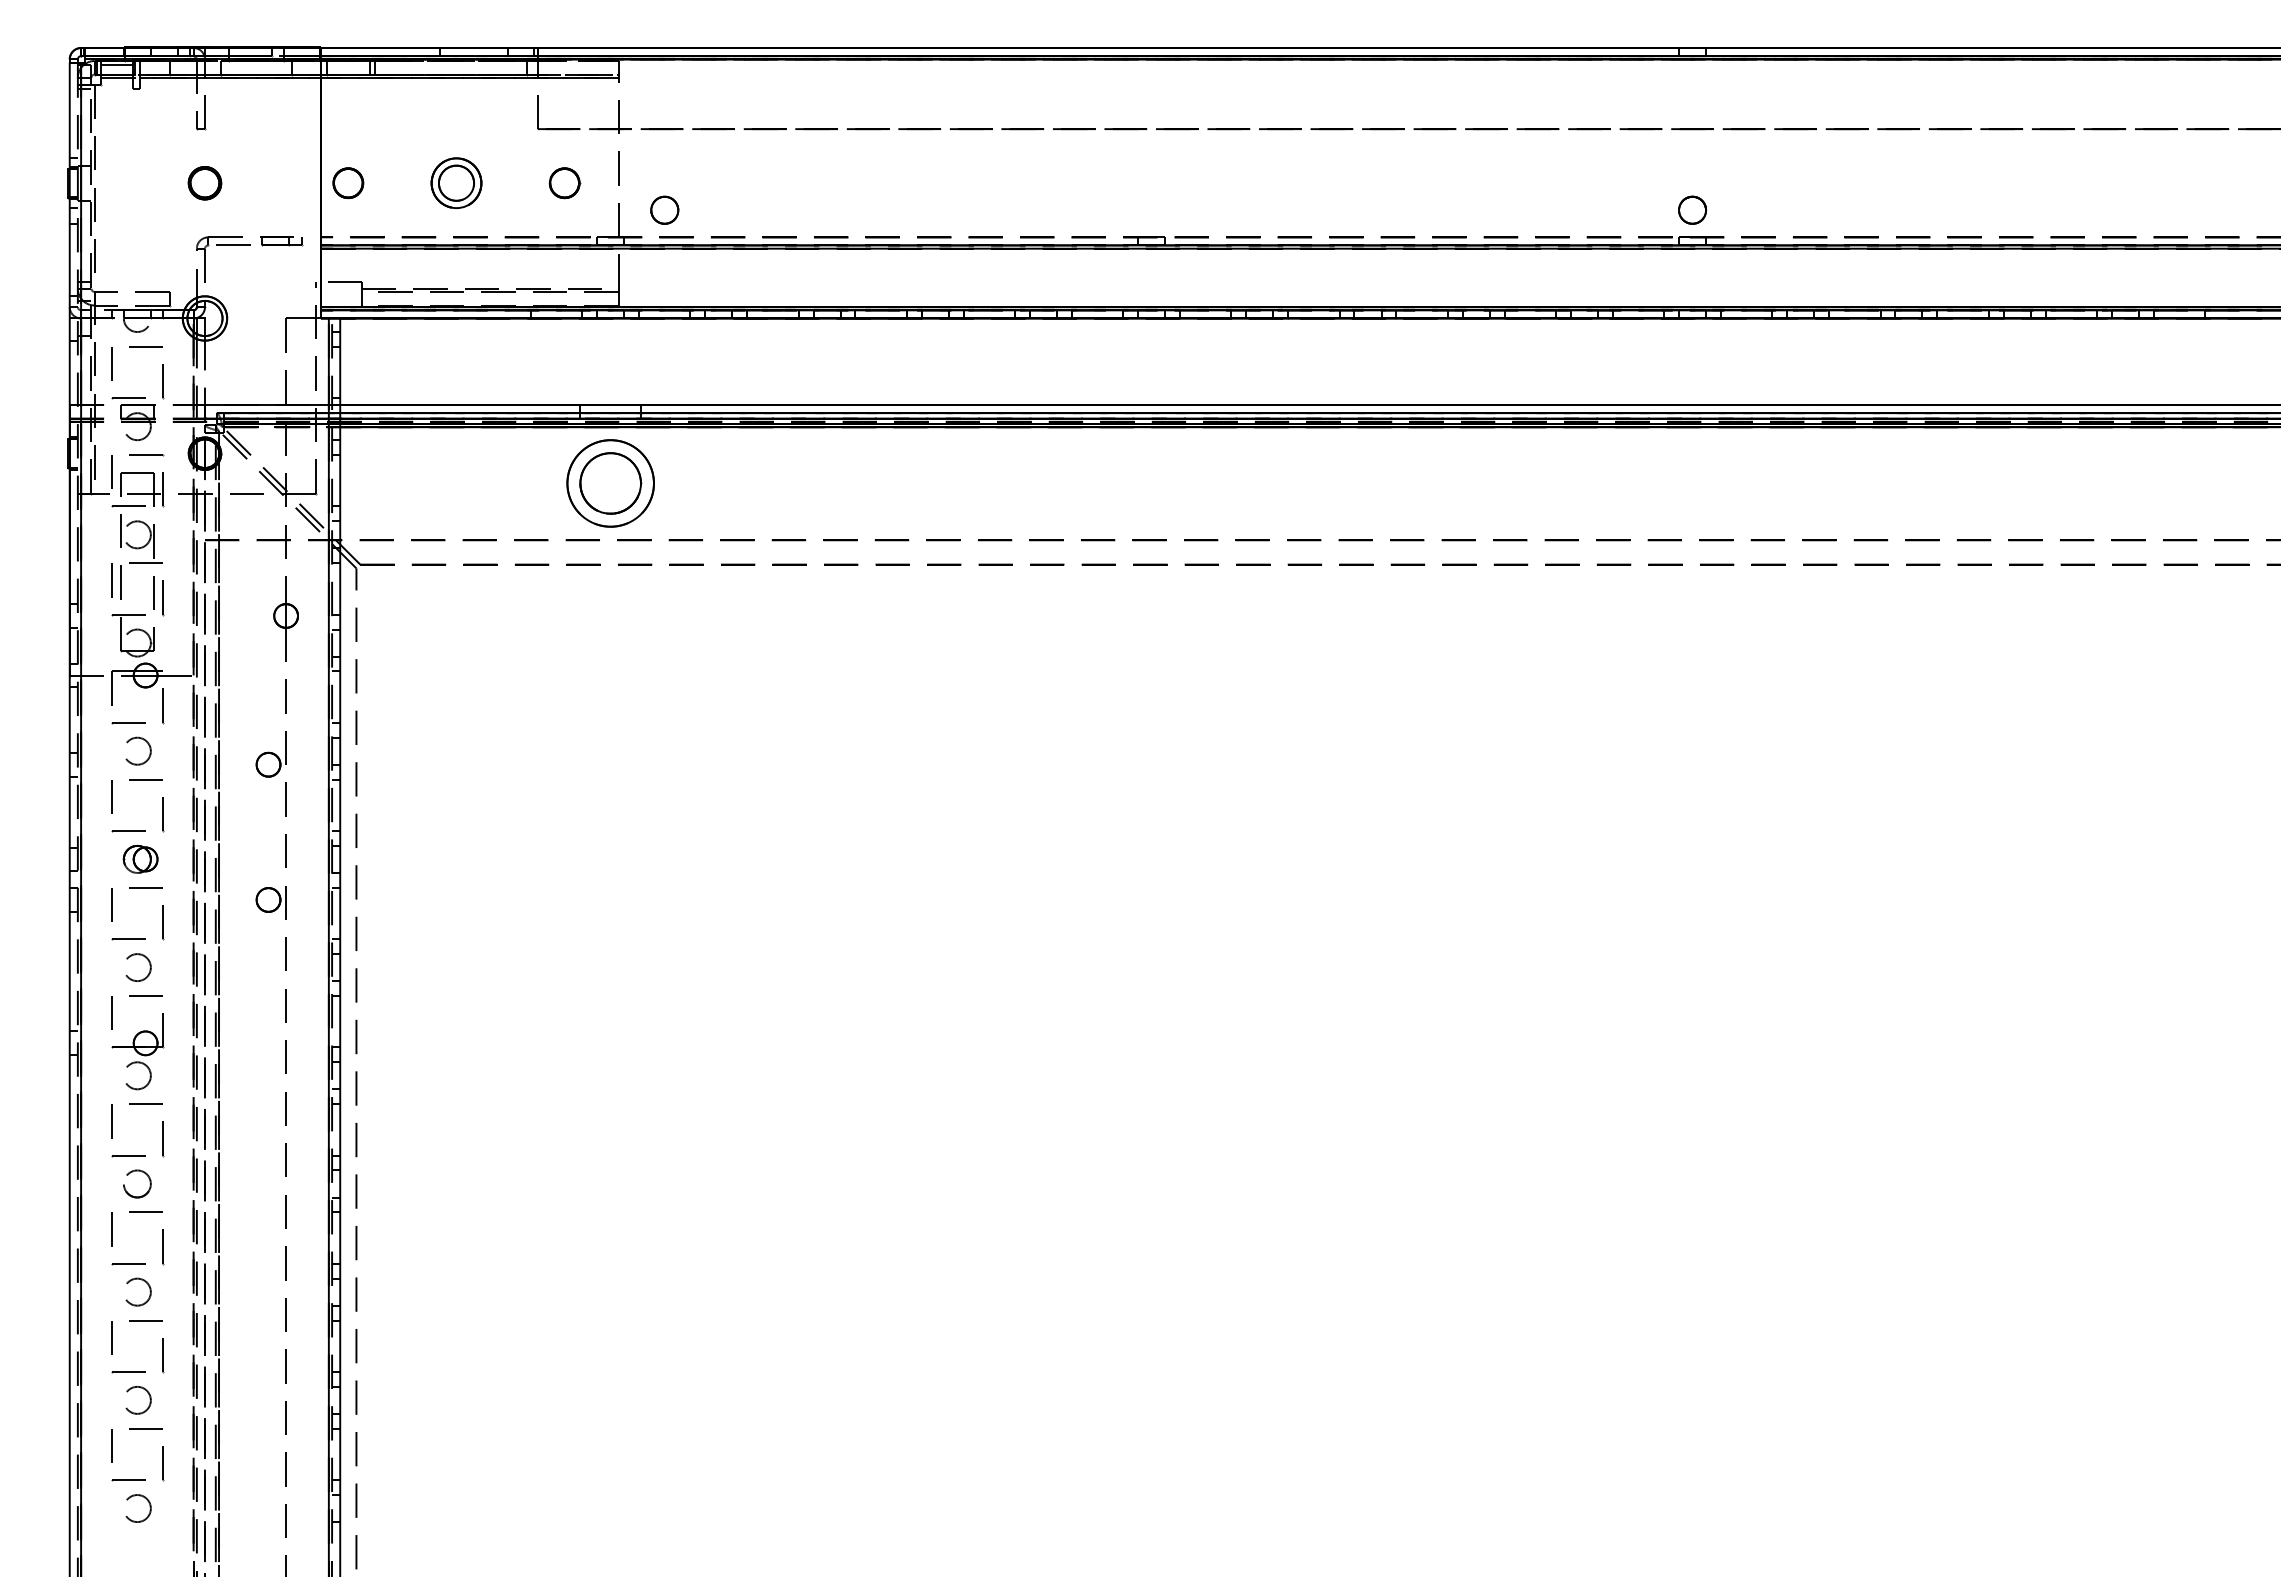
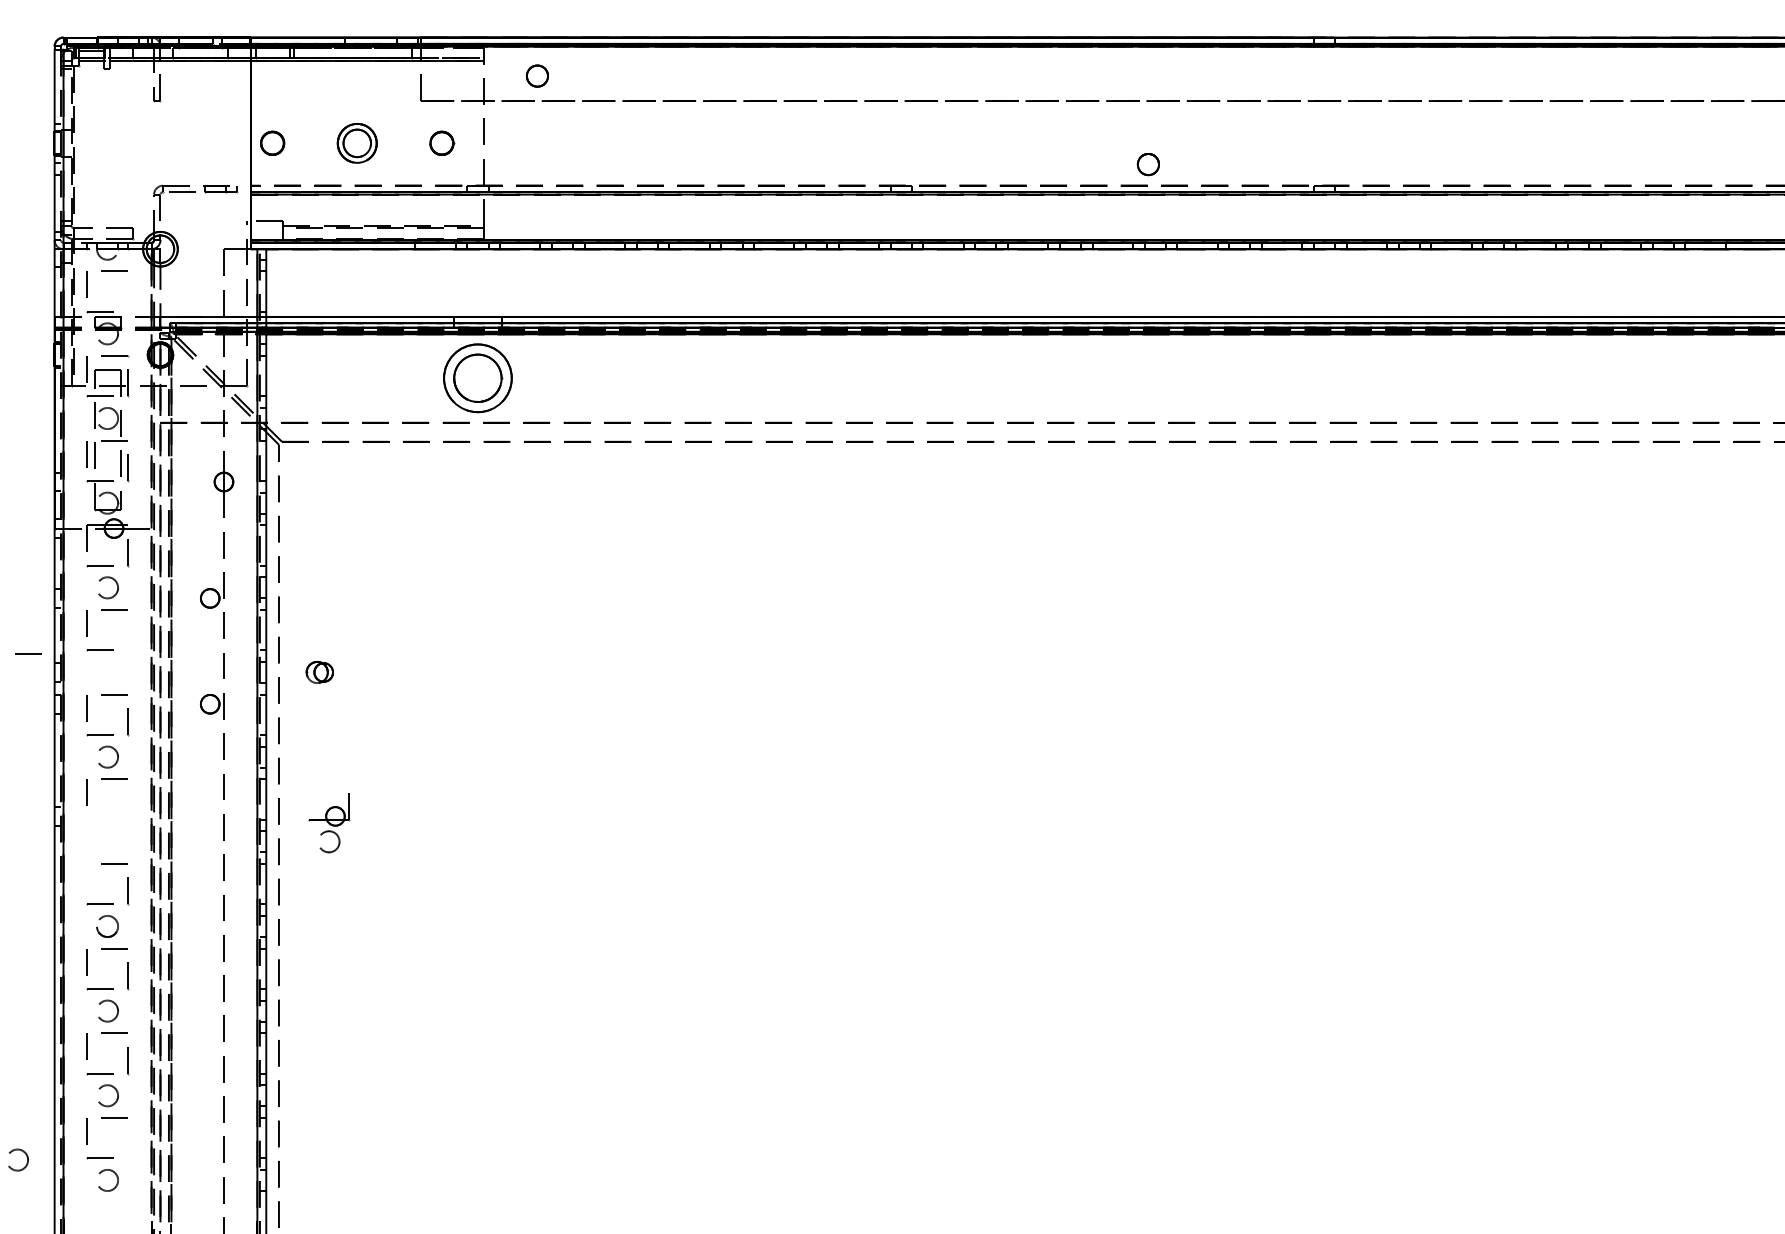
part: (204, 183) -> (160, 143), removed
circle: (664, 209) -> (537, 75), moved
circle: (1692, 209) -> (1148, 163), moved
line: (163, 381) -> (127, 298), removed
line: (163, 814) -> (127, 637), removed
line: (35, 835) -> (27, 653), added
part: (140, 858) -> (319, 671), moved
part: (137, 1051) -> (329, 822), moved
line: (111, 1121) -> (87, 877), removed
line: (163, 1463) -> (127, 1145), removed
circle: (23, 1482) -> (18, 1160), added

